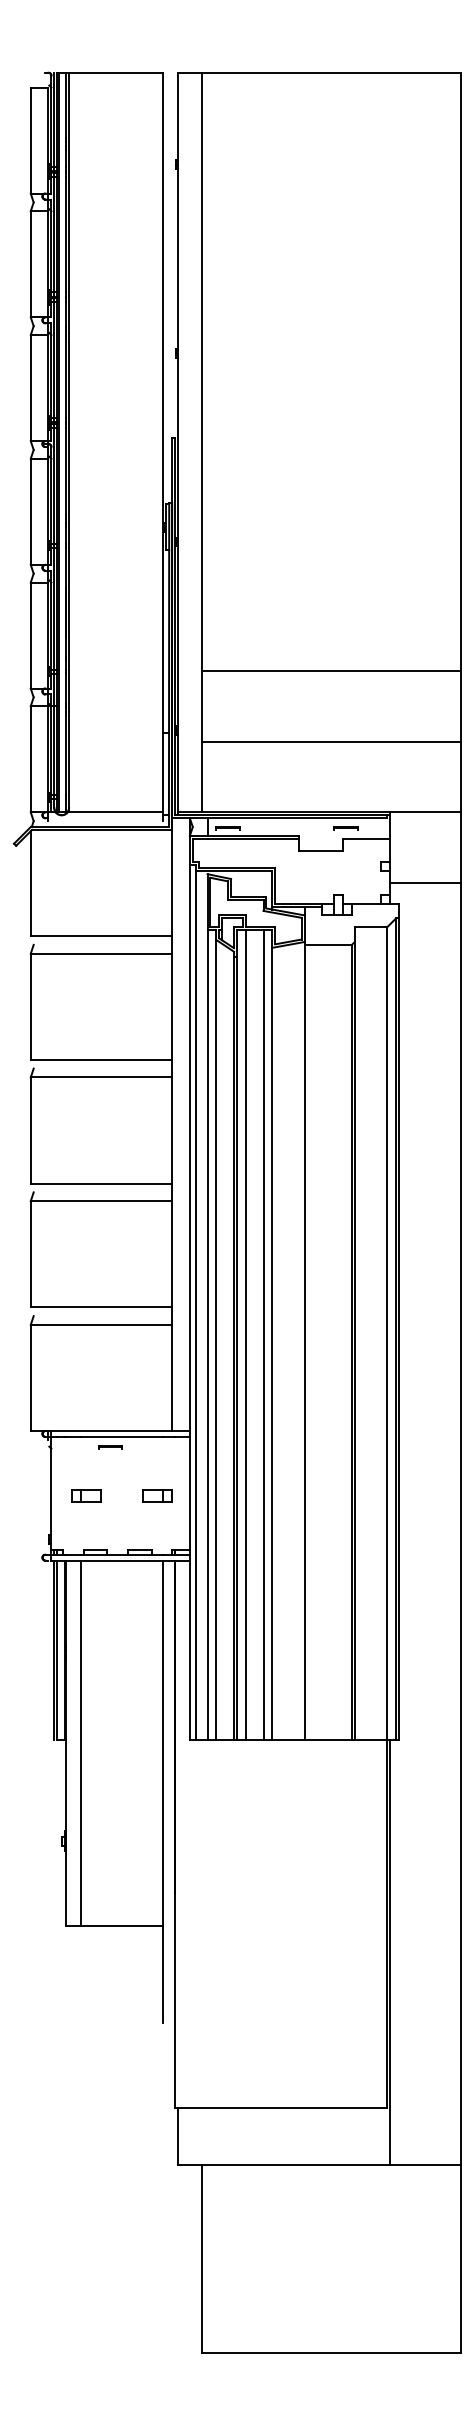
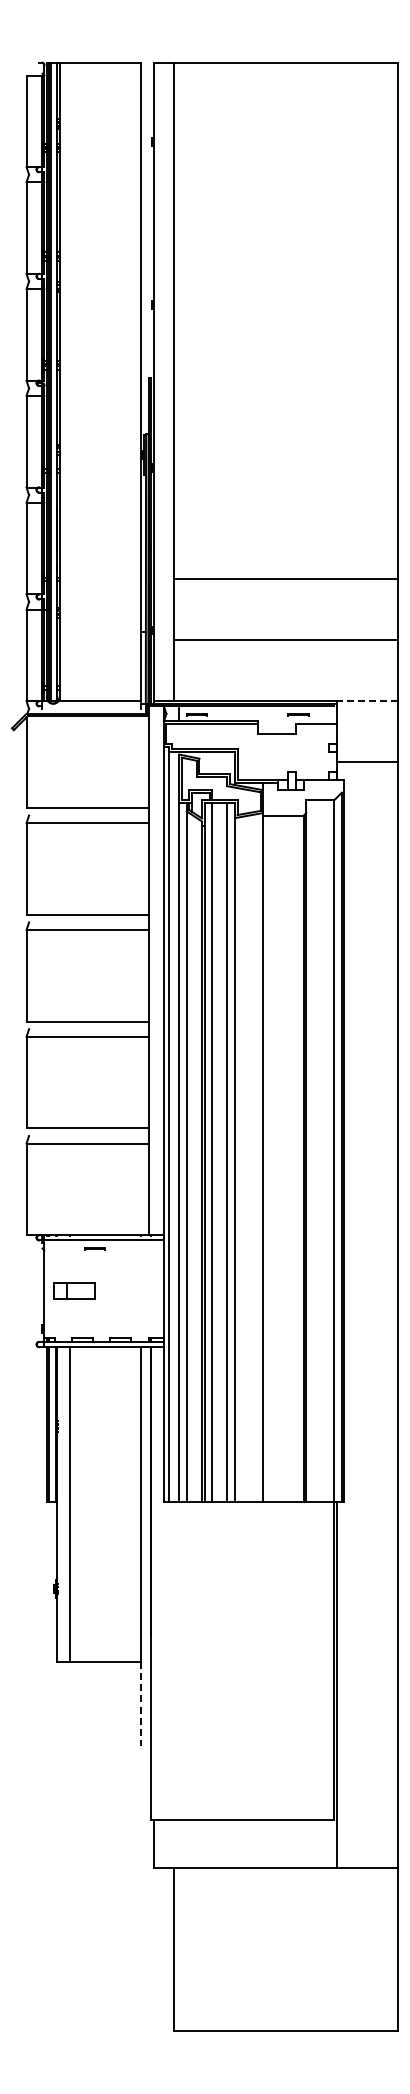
line: (425, 812) -> (367, 701), solid -> dashed
part: (86, 1495) -> (74, 1290), size x1.6
part: (156, 1495) -> (135, 1290), removed
line: (162, 1974) -> (140, 1704), solid -> dashed

